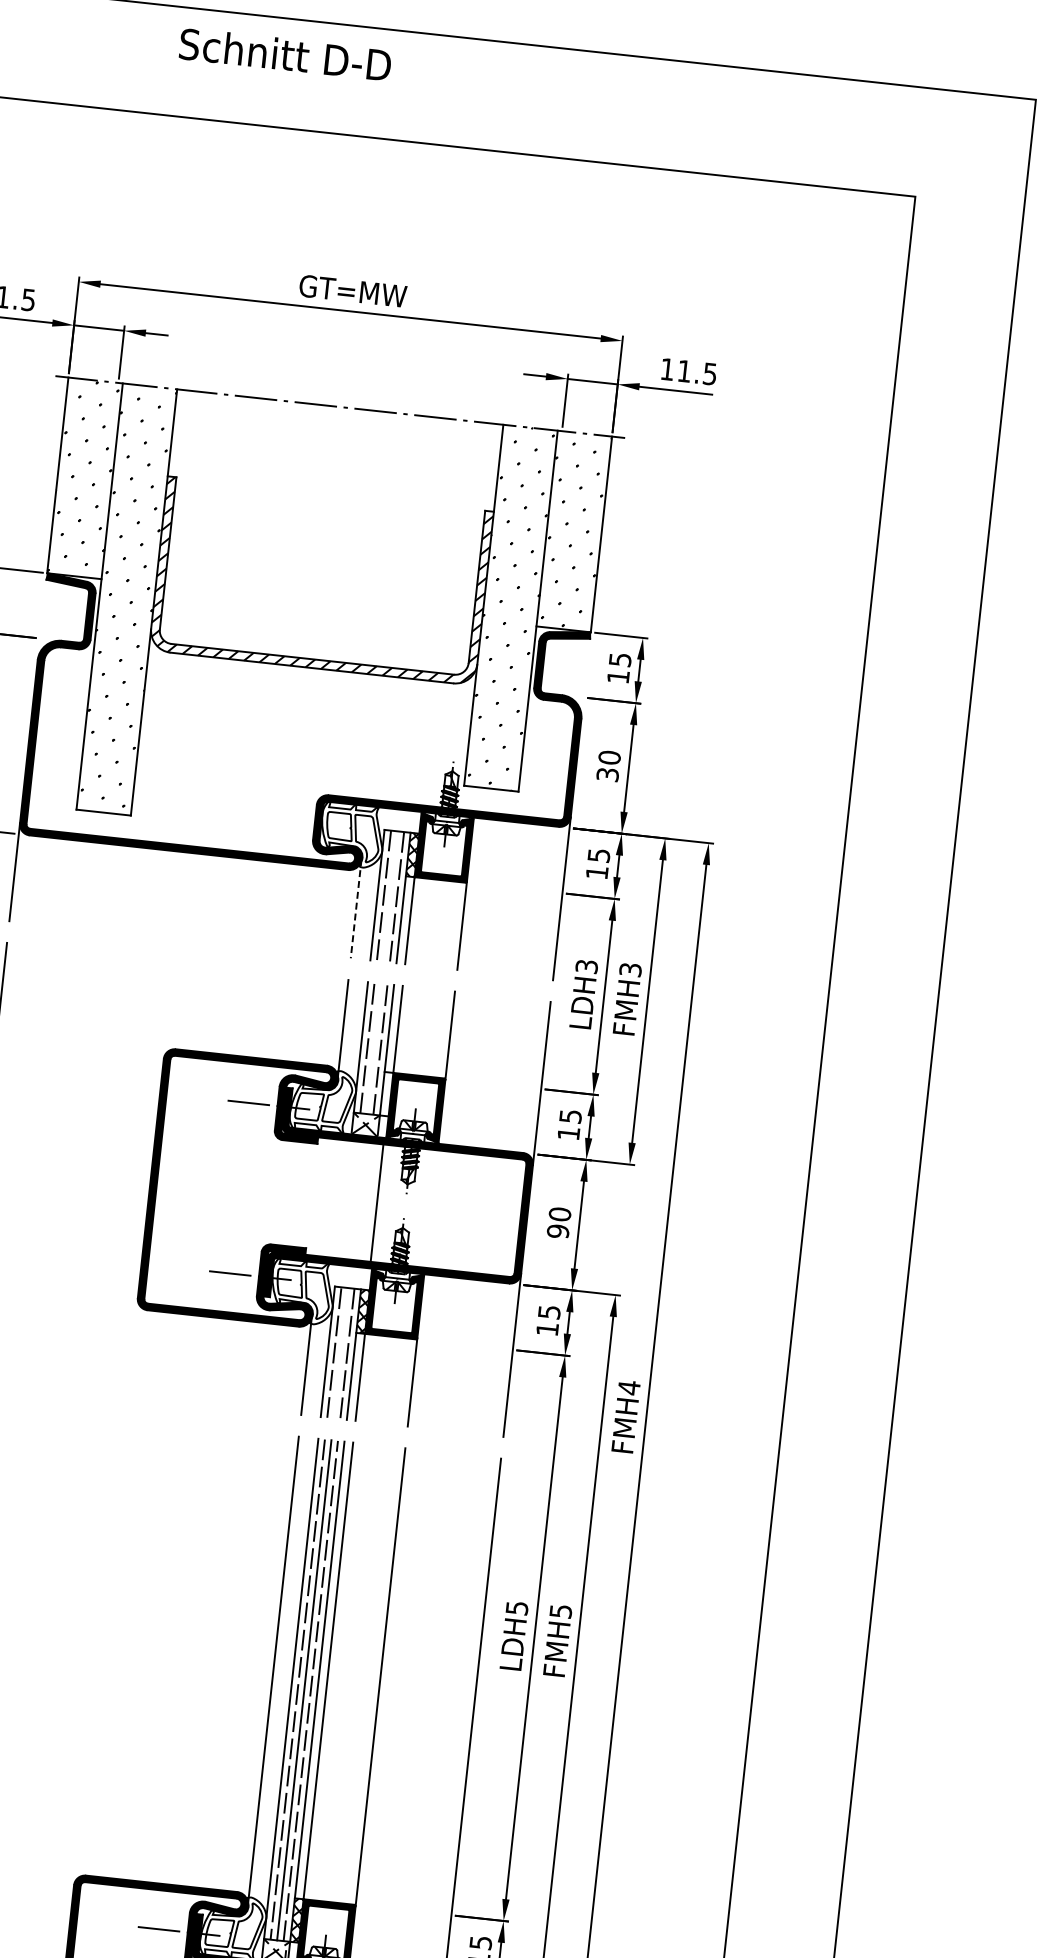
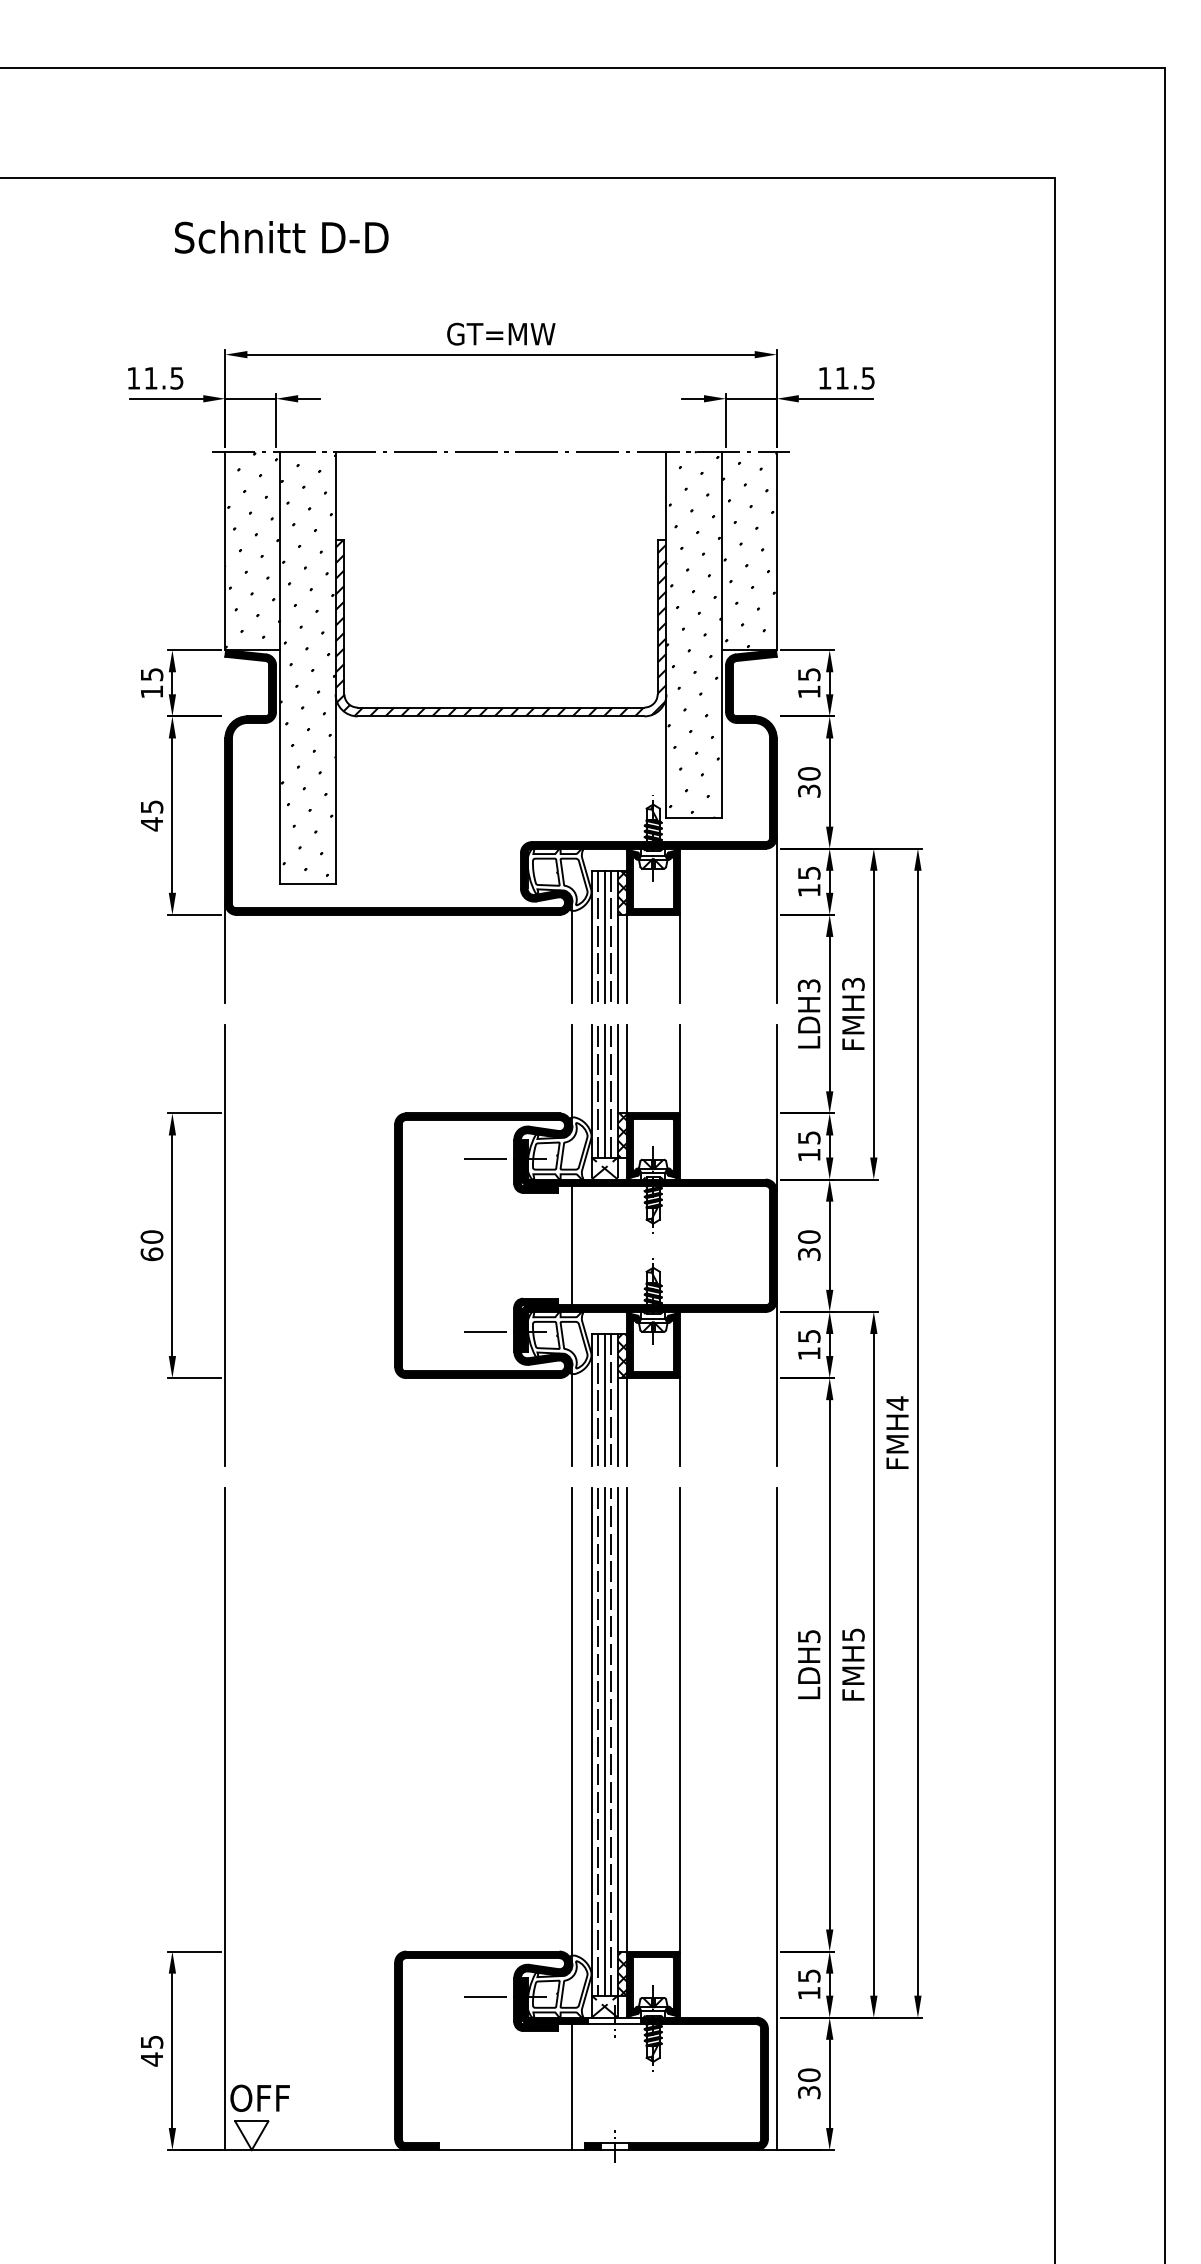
text: (285, 54) -> (281, 237), moved
line: (390, 896) -> (604, 936), added
line: (355, 909) -> (571, 953), dashed -> solid
line: (373, 1048) -> (604, 1091), added
hatch: (385, 1094) -> (621, 1135), added
line: (376, 1202) -> (571, 1245), moved
text: (558, 1231) -> (809, 1254), 90 -> 30
line: (340, 1352) -> (604, 1399), added

